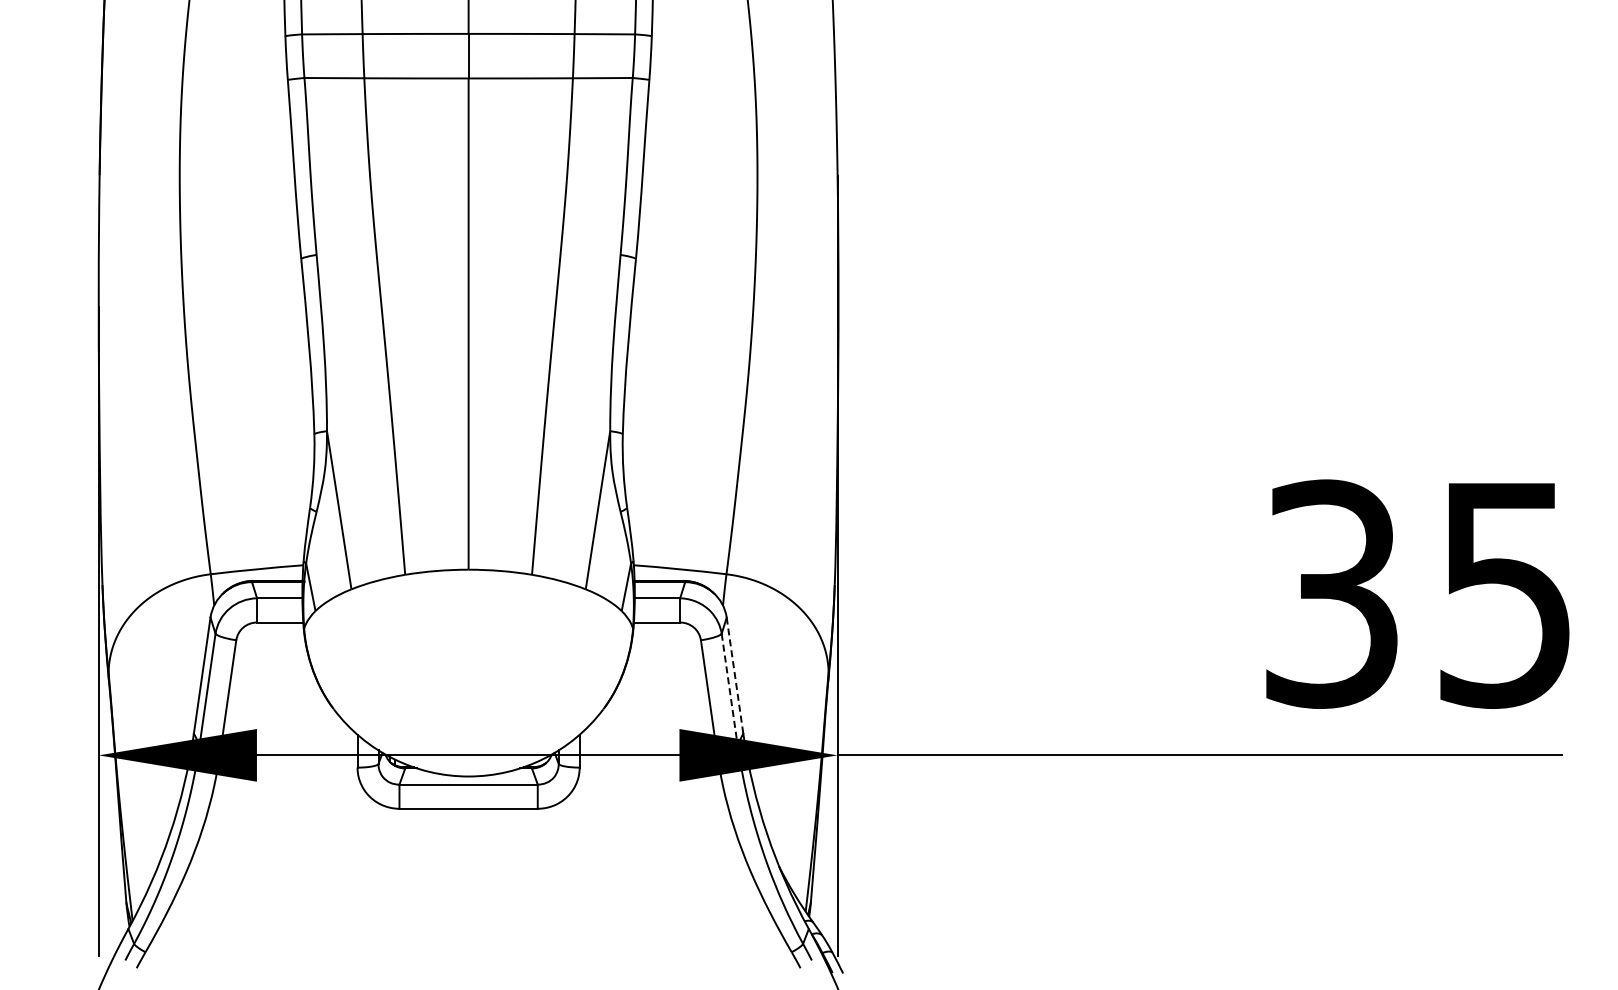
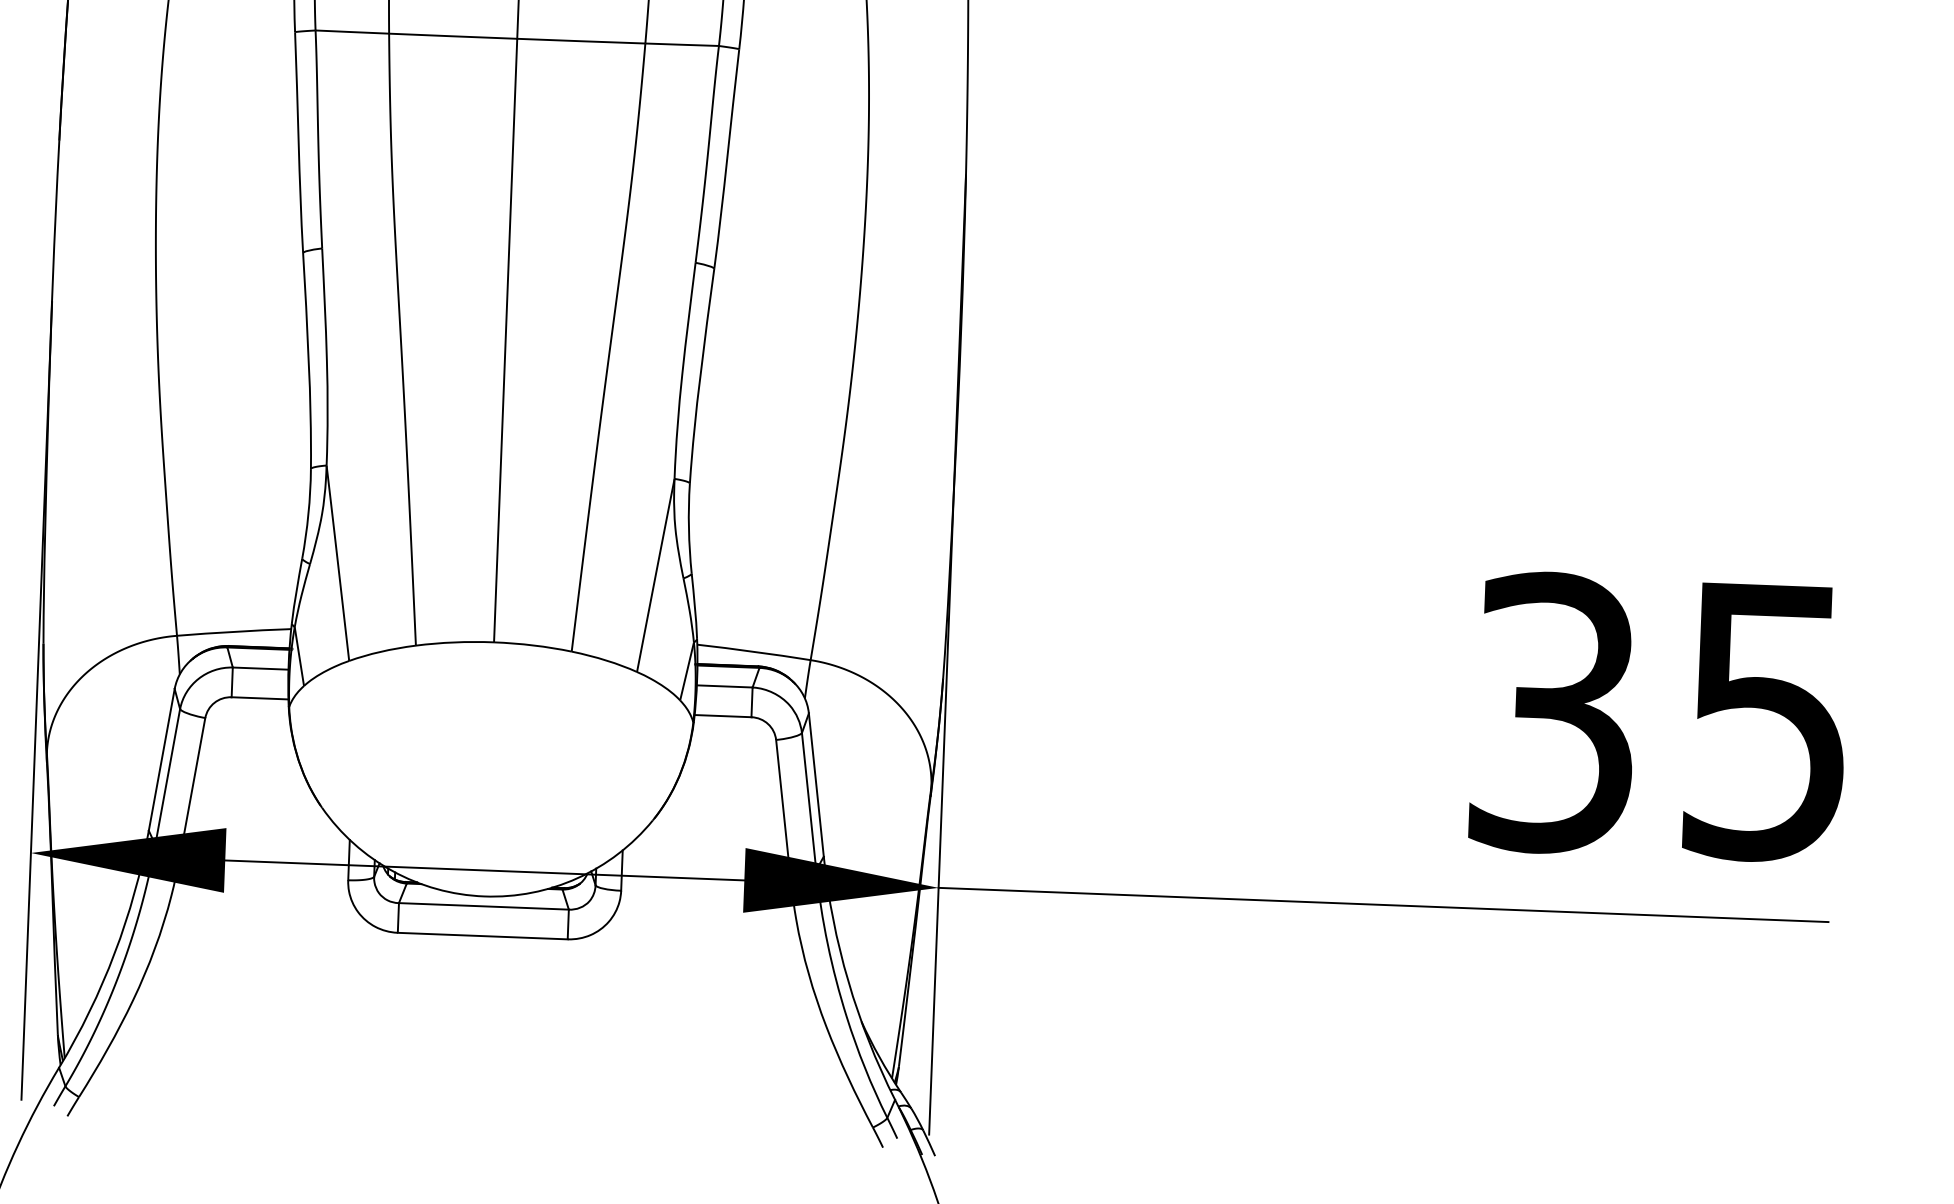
line: (735, 675) -> (816, 784), dashed -> solid
line: (729, 689) -> (808, 801), dashed -> solid

